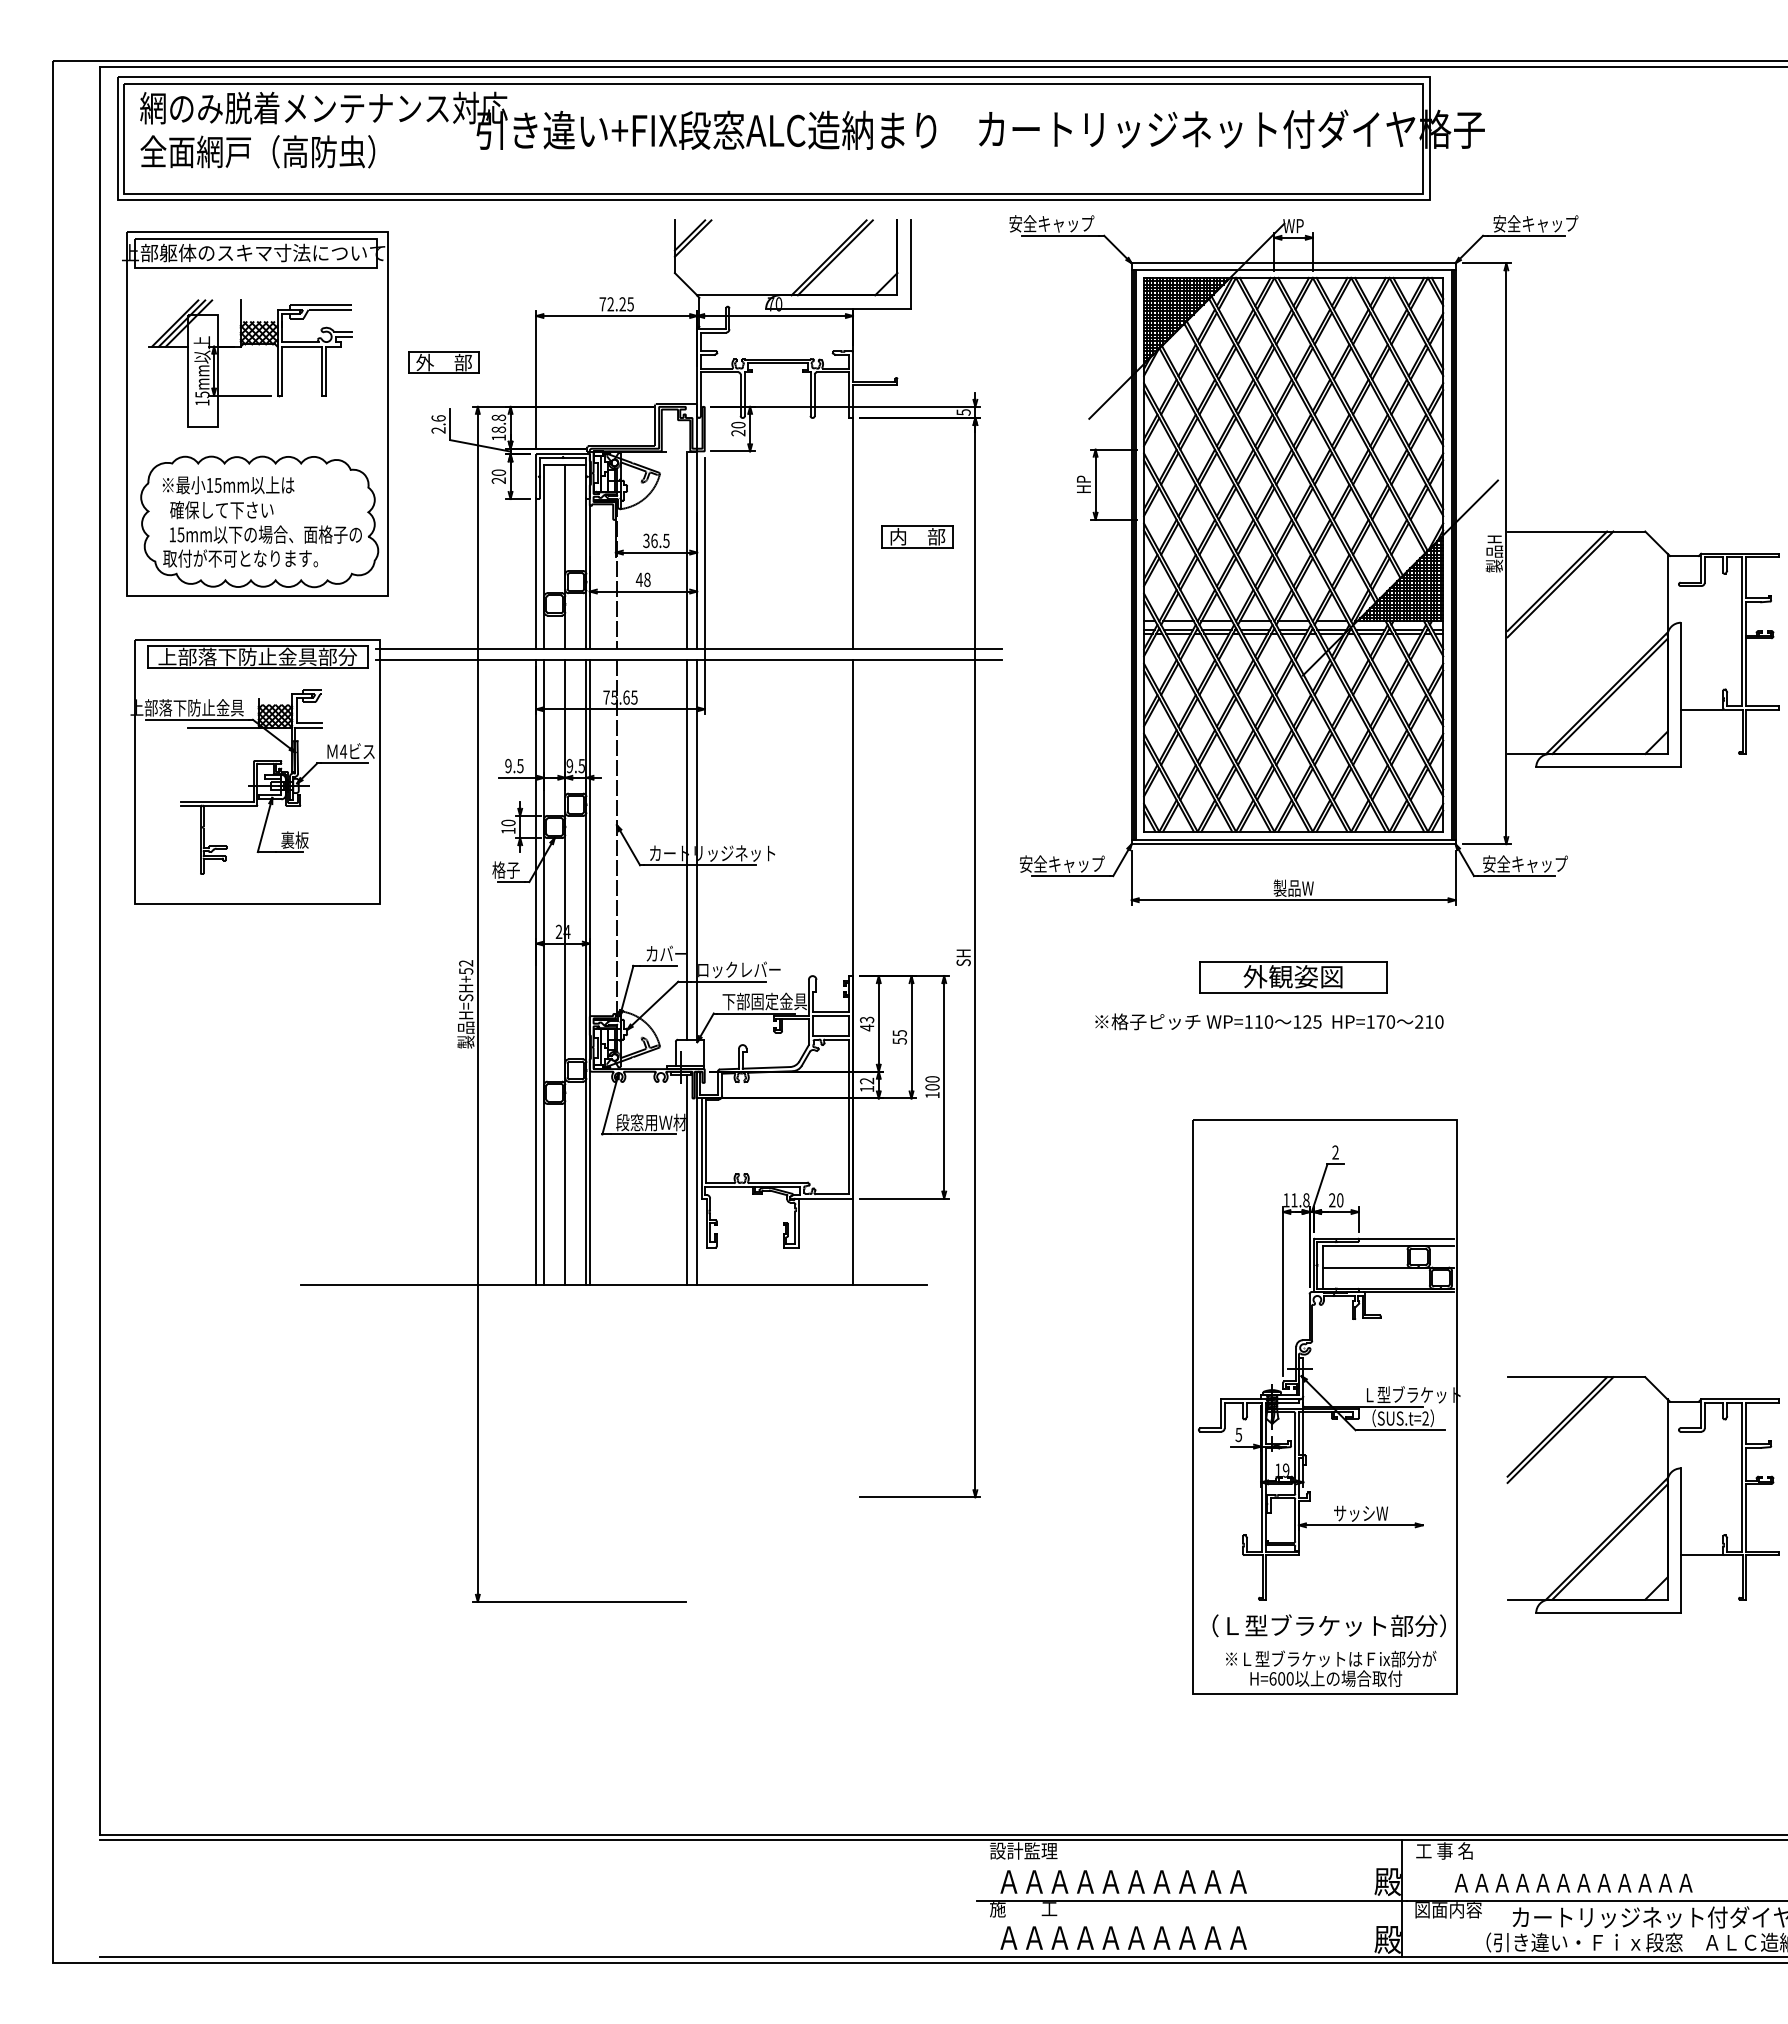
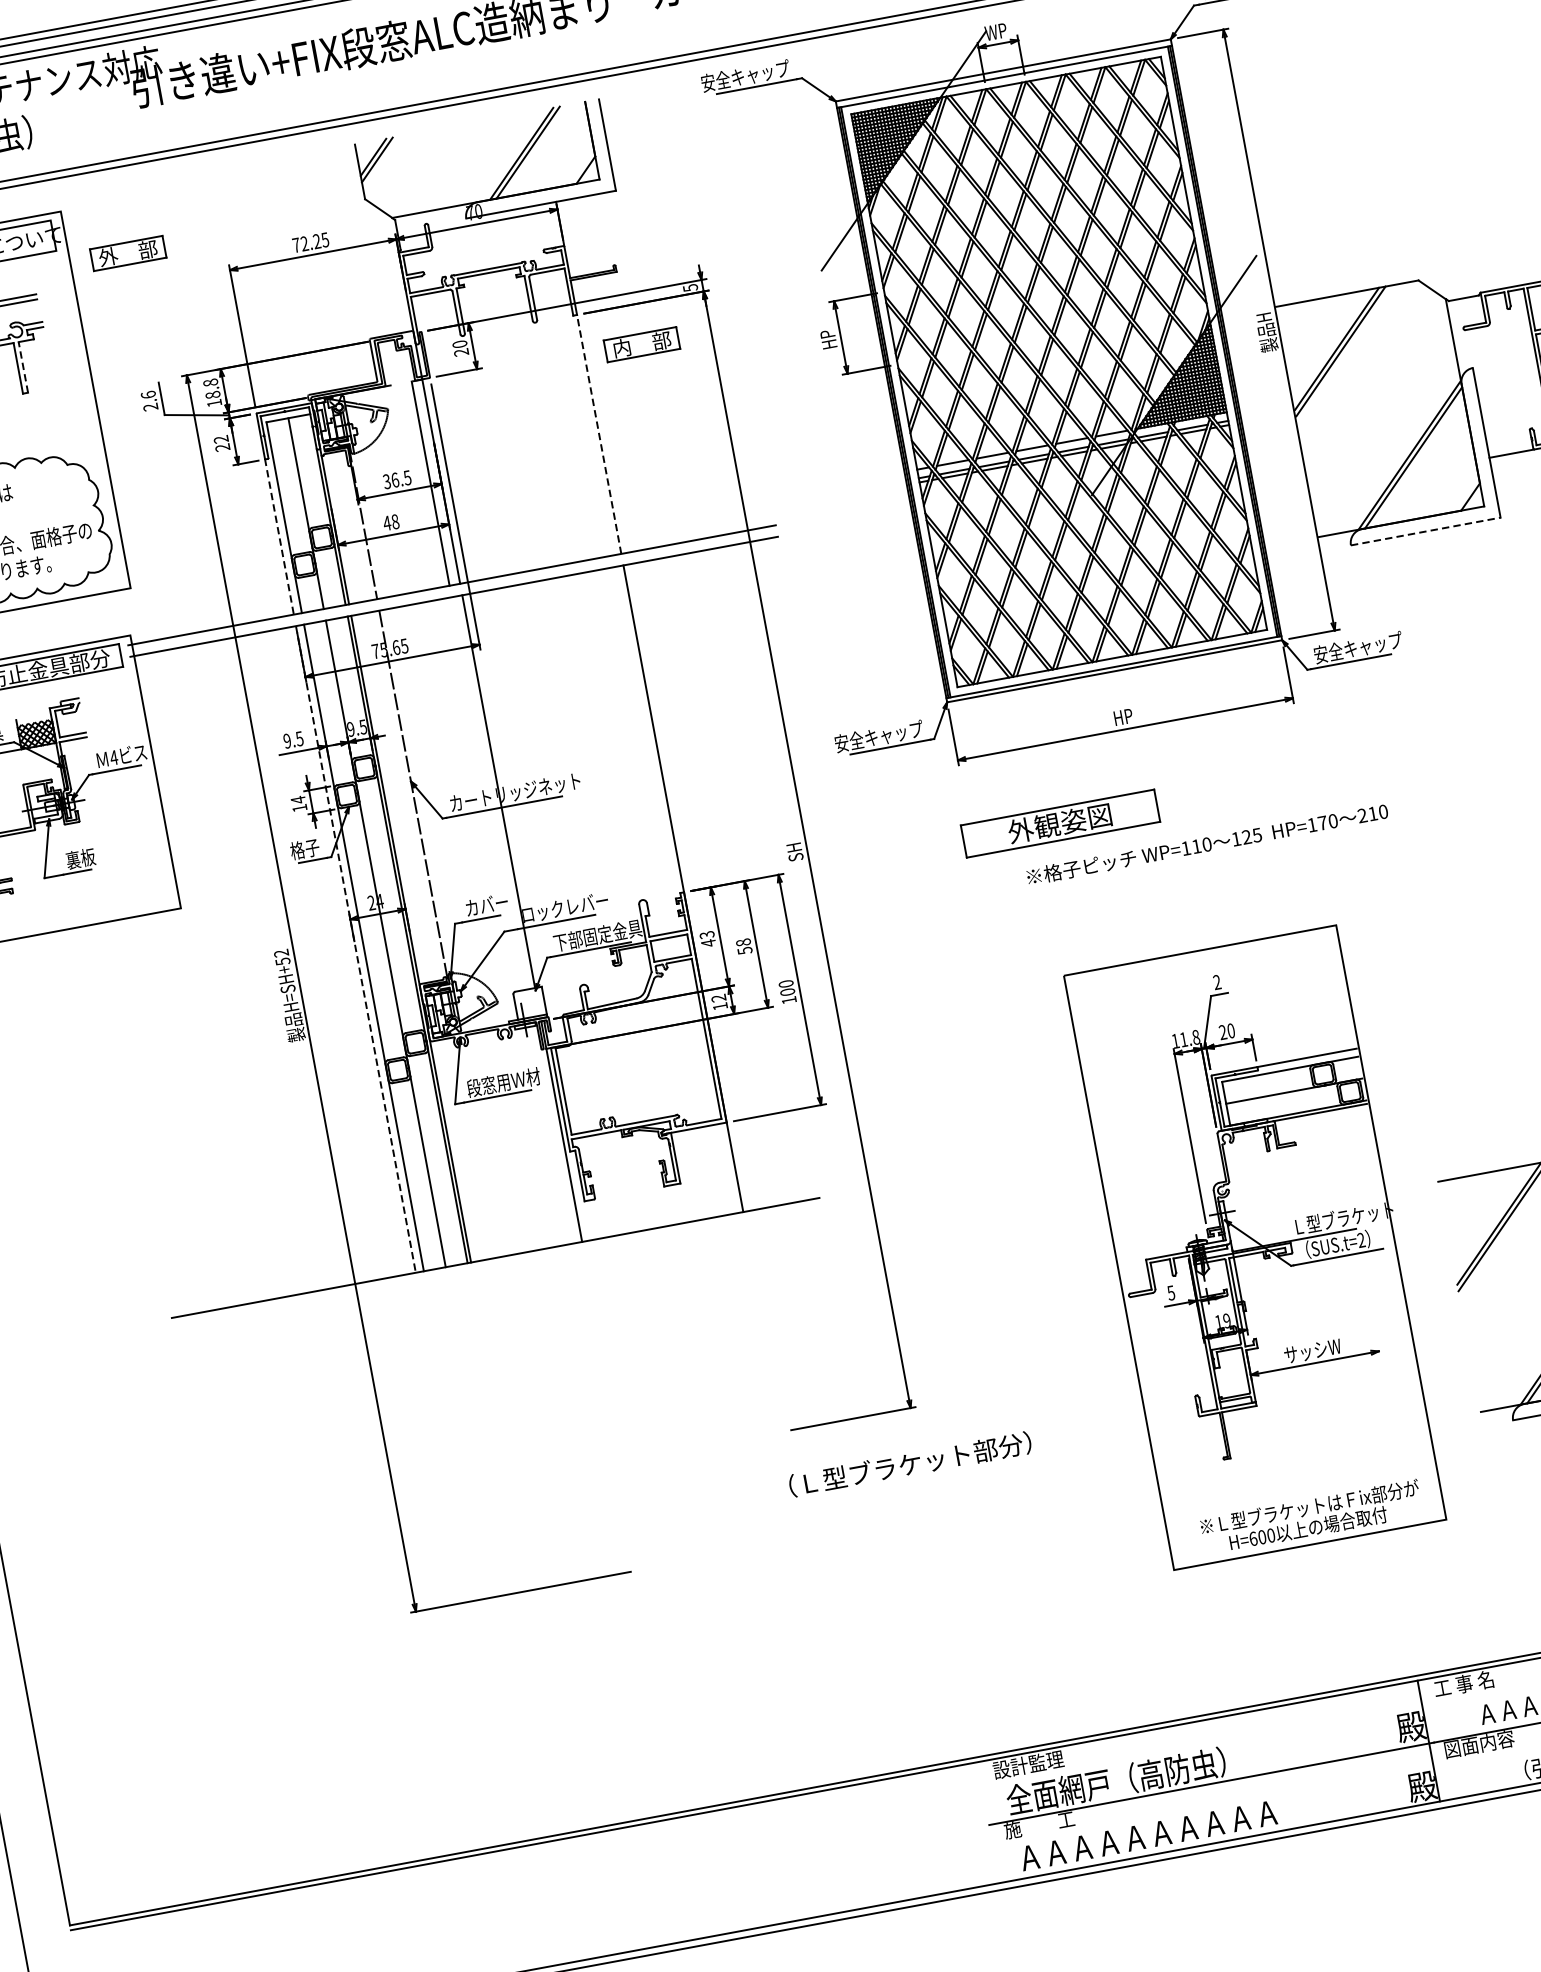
part: (443, 362) -> (127, 253), moved
line: (326, 370) -> (23, 366), solid -> dashed
text: (498, 472) -> (220, 439), 20 -> 22
line: (852, 532) -> (598, 433), solid -> dashed
part: (917, 536) -> (641, 344), moved
line: (536, 574) -> (279, 537), solid -> dashed
line: (1609, 767) -> (1426, 531), solid -> dashed
text: (508, 822) -> (298, 799), 10 -> 14
line: (686, 849) -> (487, 793), removed
text: (1293, 887) -> (1122, 716), 製品W -> HP
line: (536, 972) -> (355, 949), solid -> dashed
part: (1293, 977) -> (1060, 824), moved
text: (1269, 1021) -> (1207, 843), moved
text: (899, 1033) -> (743, 942), 55 -> 58
line: (686, 1180) -> (551, 1135), removed
text: (1328, 1625) -> (909, 1464), moved
text: (1121, 1881) -> (1135, 1777), ＡＡＡＡＡＡＡＡＡＡ -> 全面網戸（高防虫）

